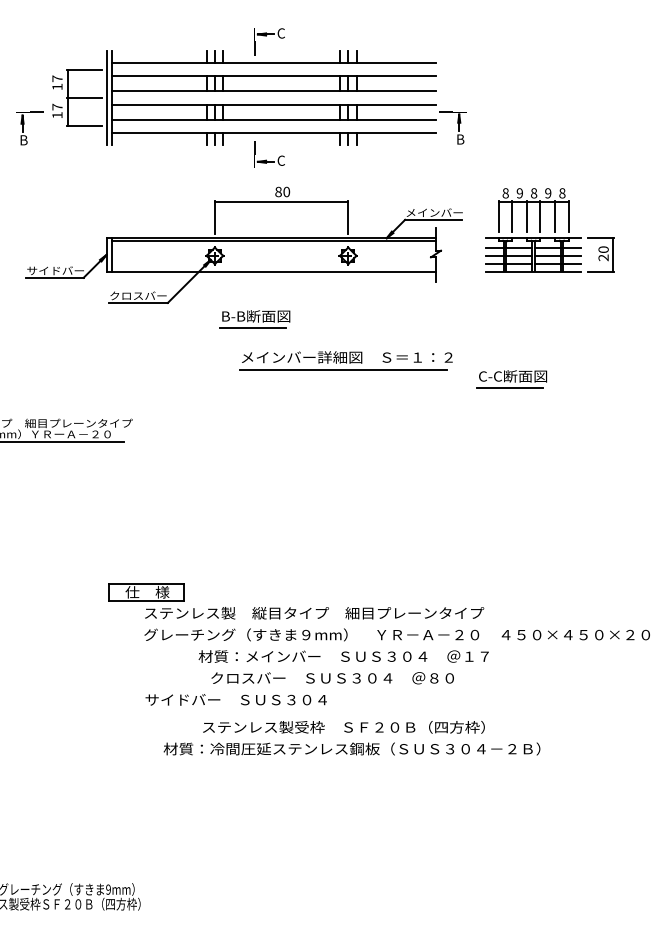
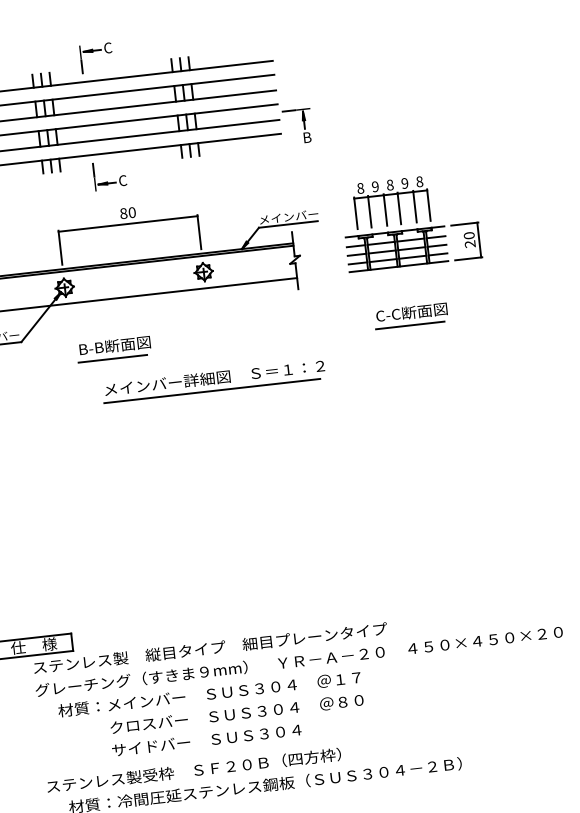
part: (511, 379) -> (410, 315), moved
text: (343, 656) -> (209, 694), moved
text: (235, 699) -> (205, 739), moved
text: (343, 727) -> (193, 770), moved

